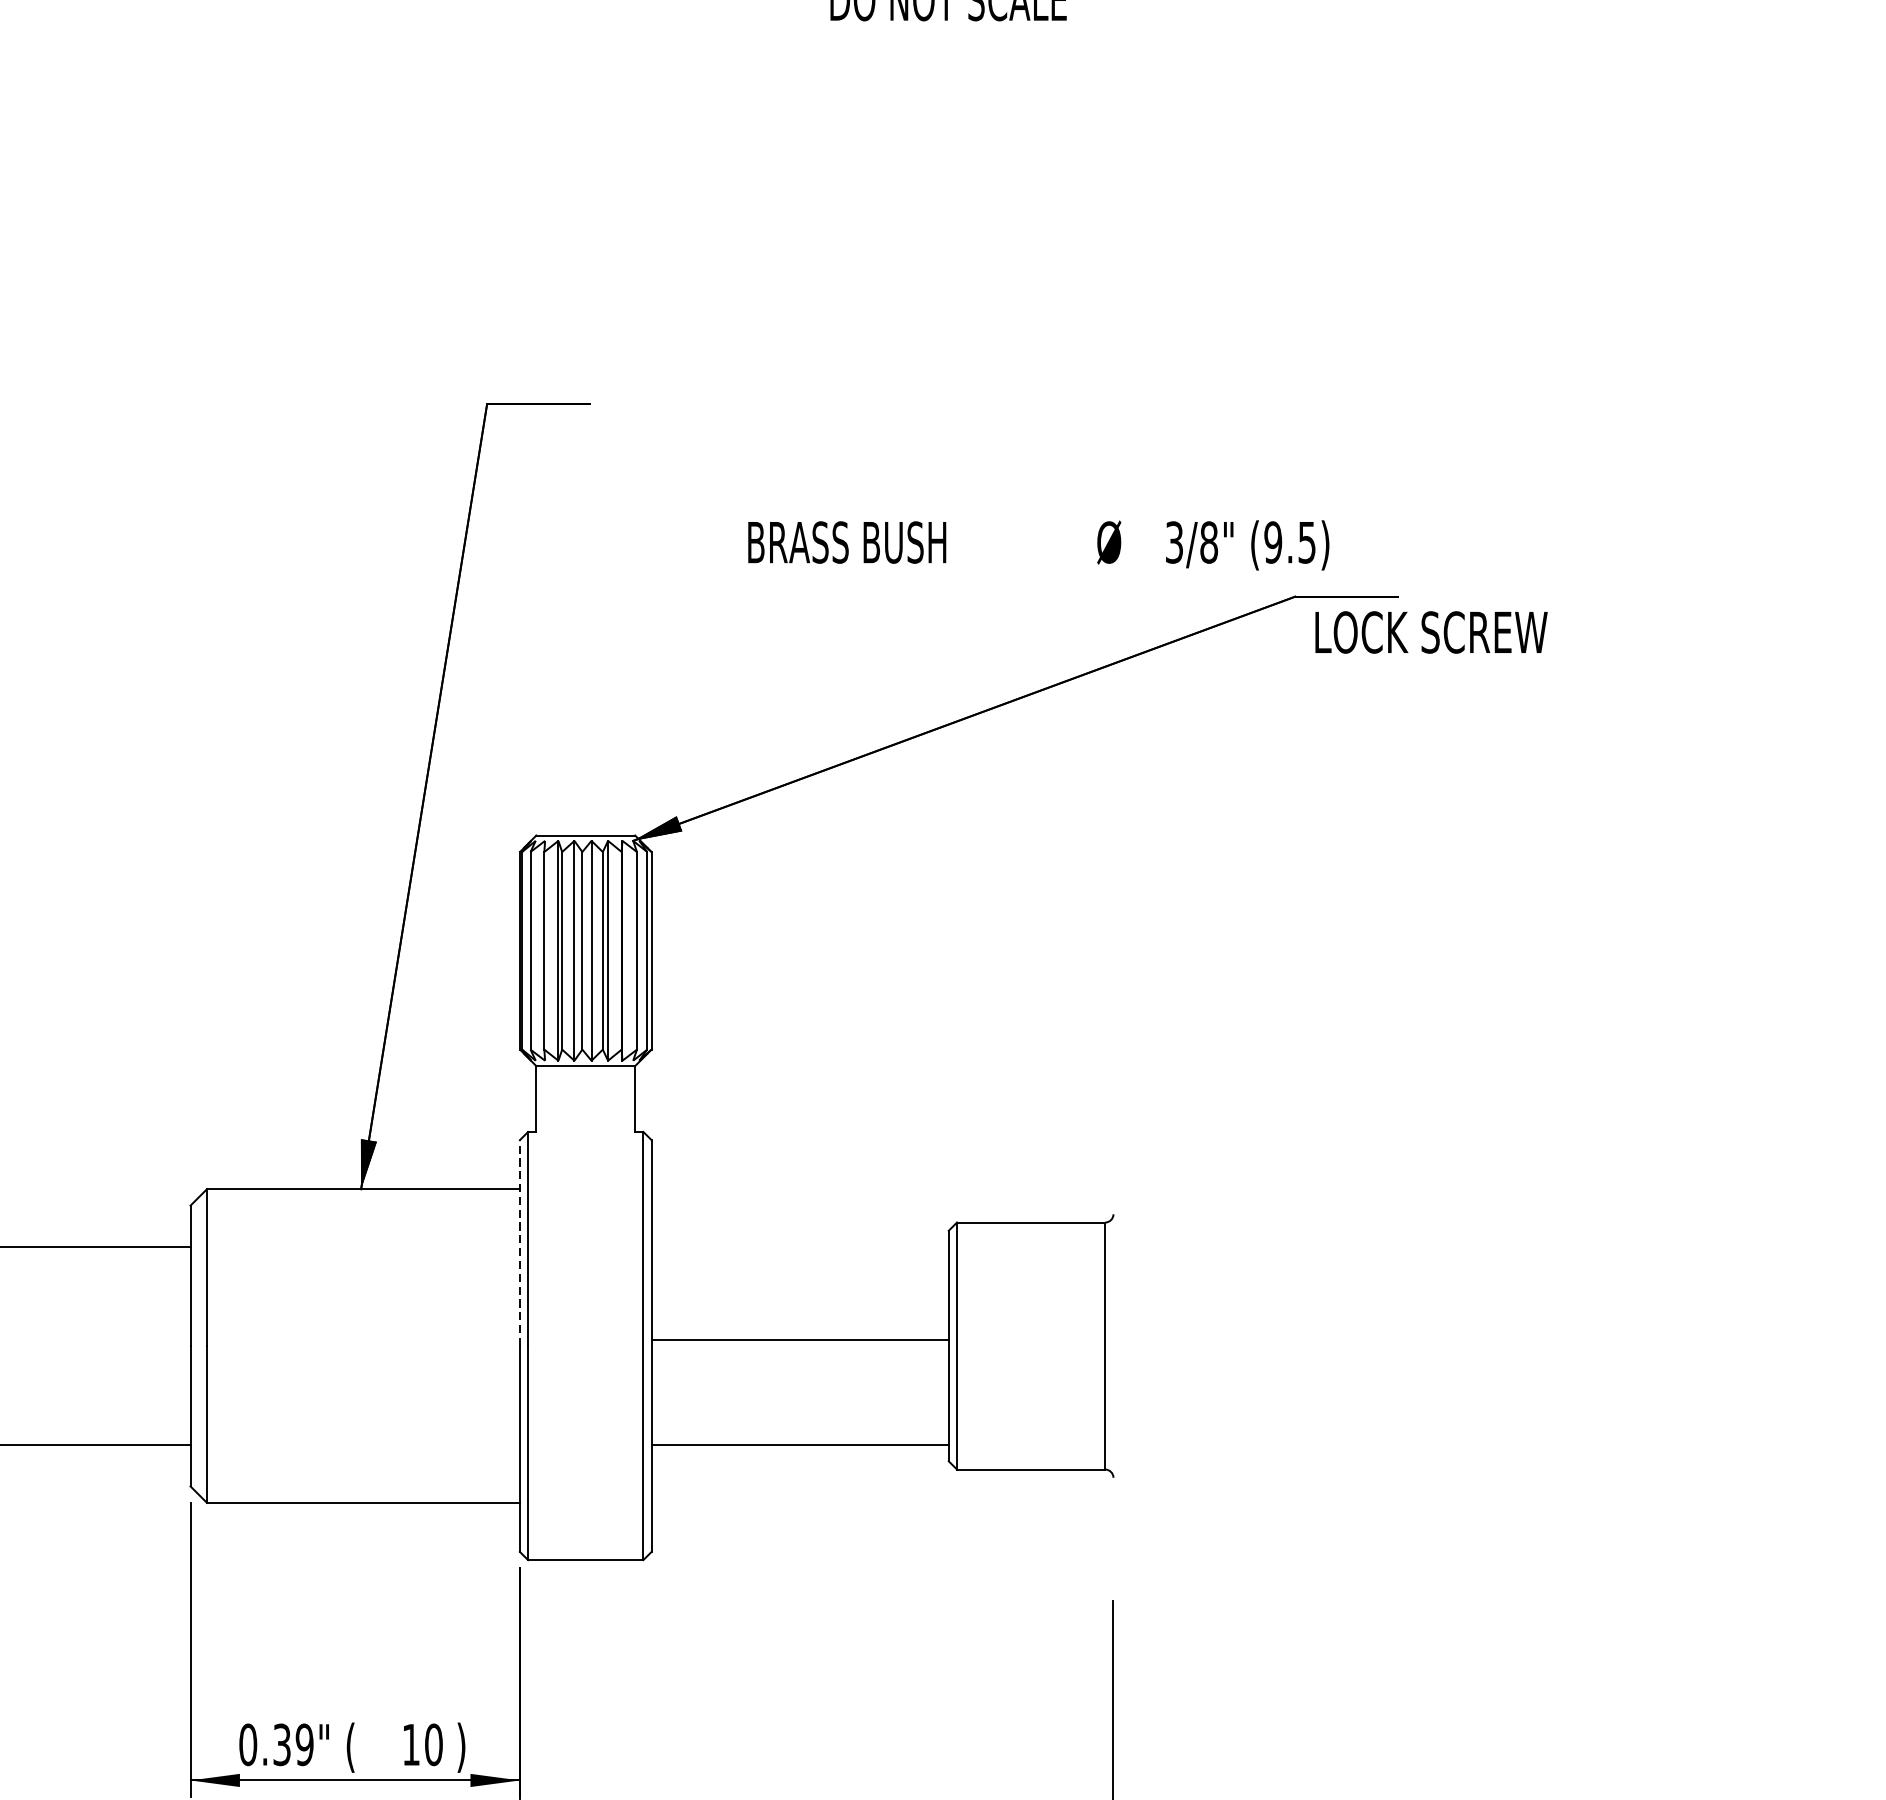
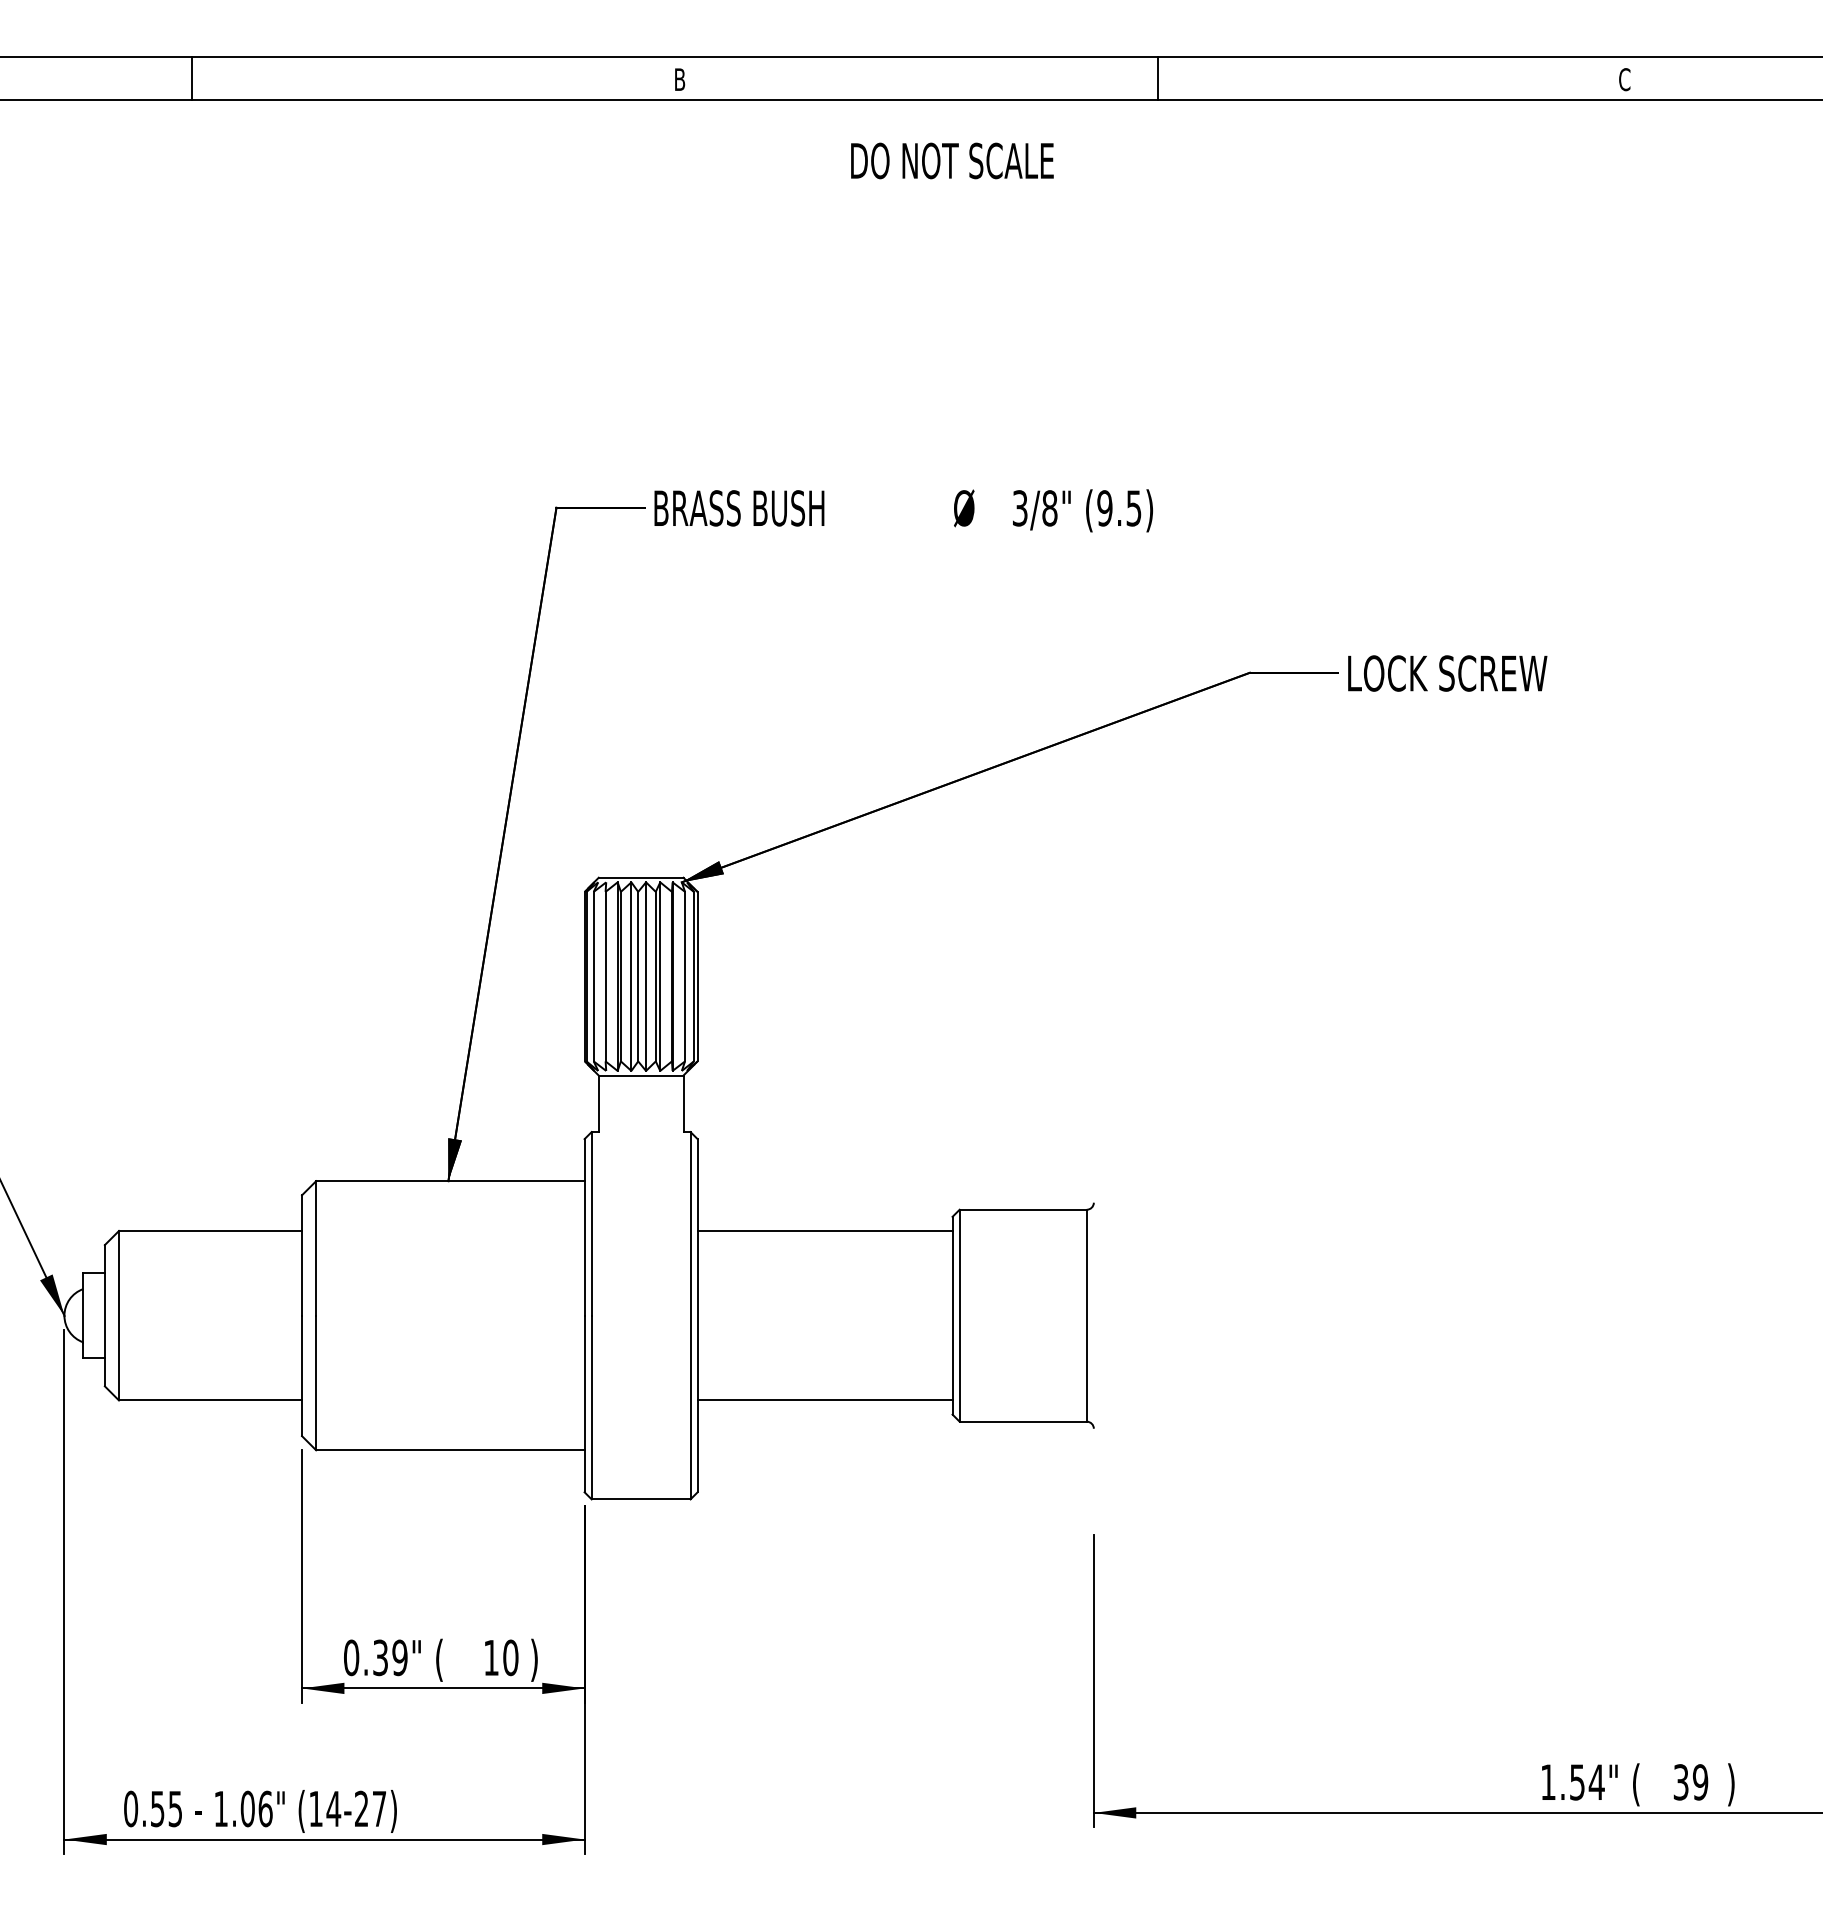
text: (1038, 545) -> (903, 510), moved
text: (1431, 632) -> (1447, 673), moved
line: (519, 1242) -> (584, 1226), dashed -> solid
line: (799, 1339) -> (824, 1230), moved

